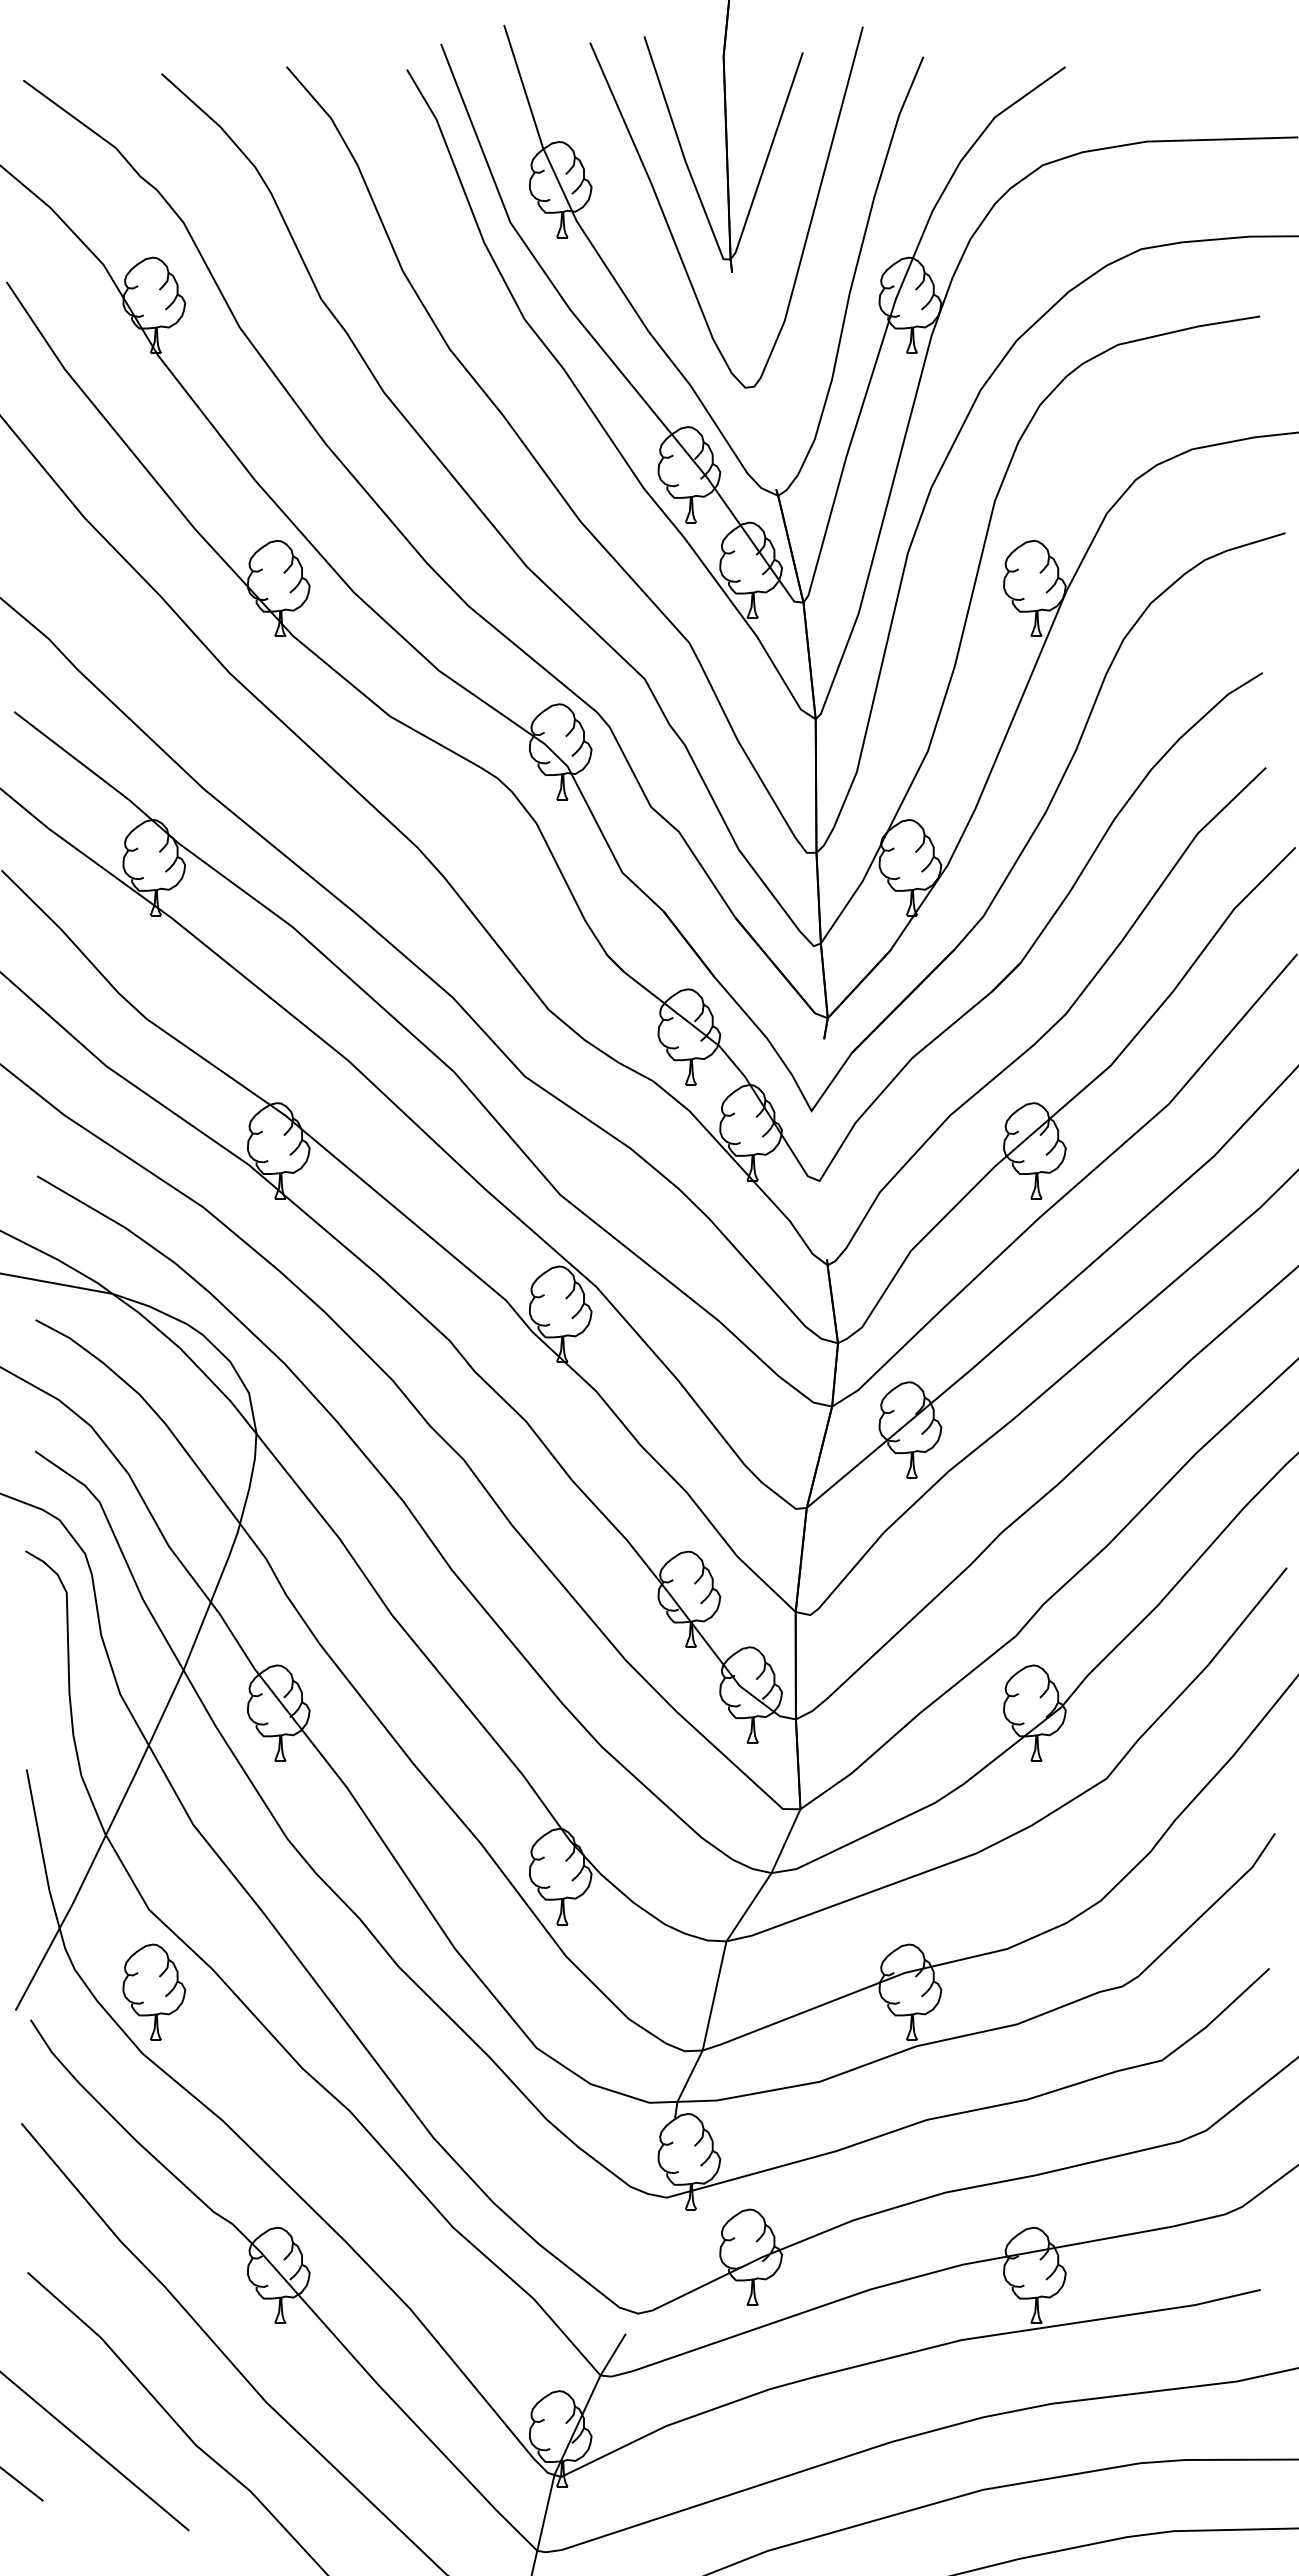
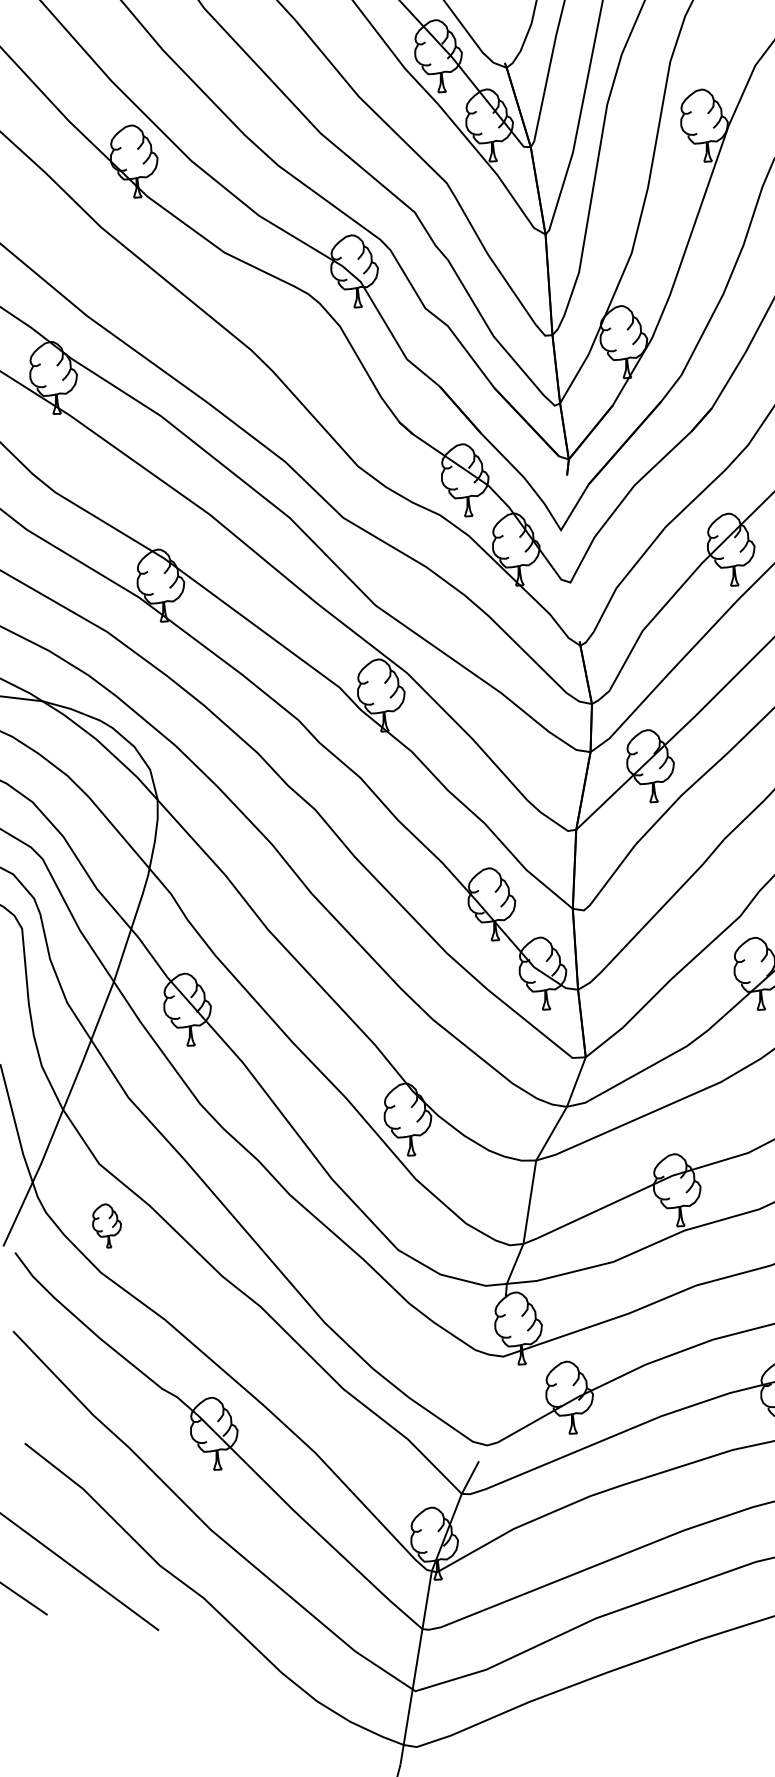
part: (154, 1991) -> (107, 1225), size x0.6

